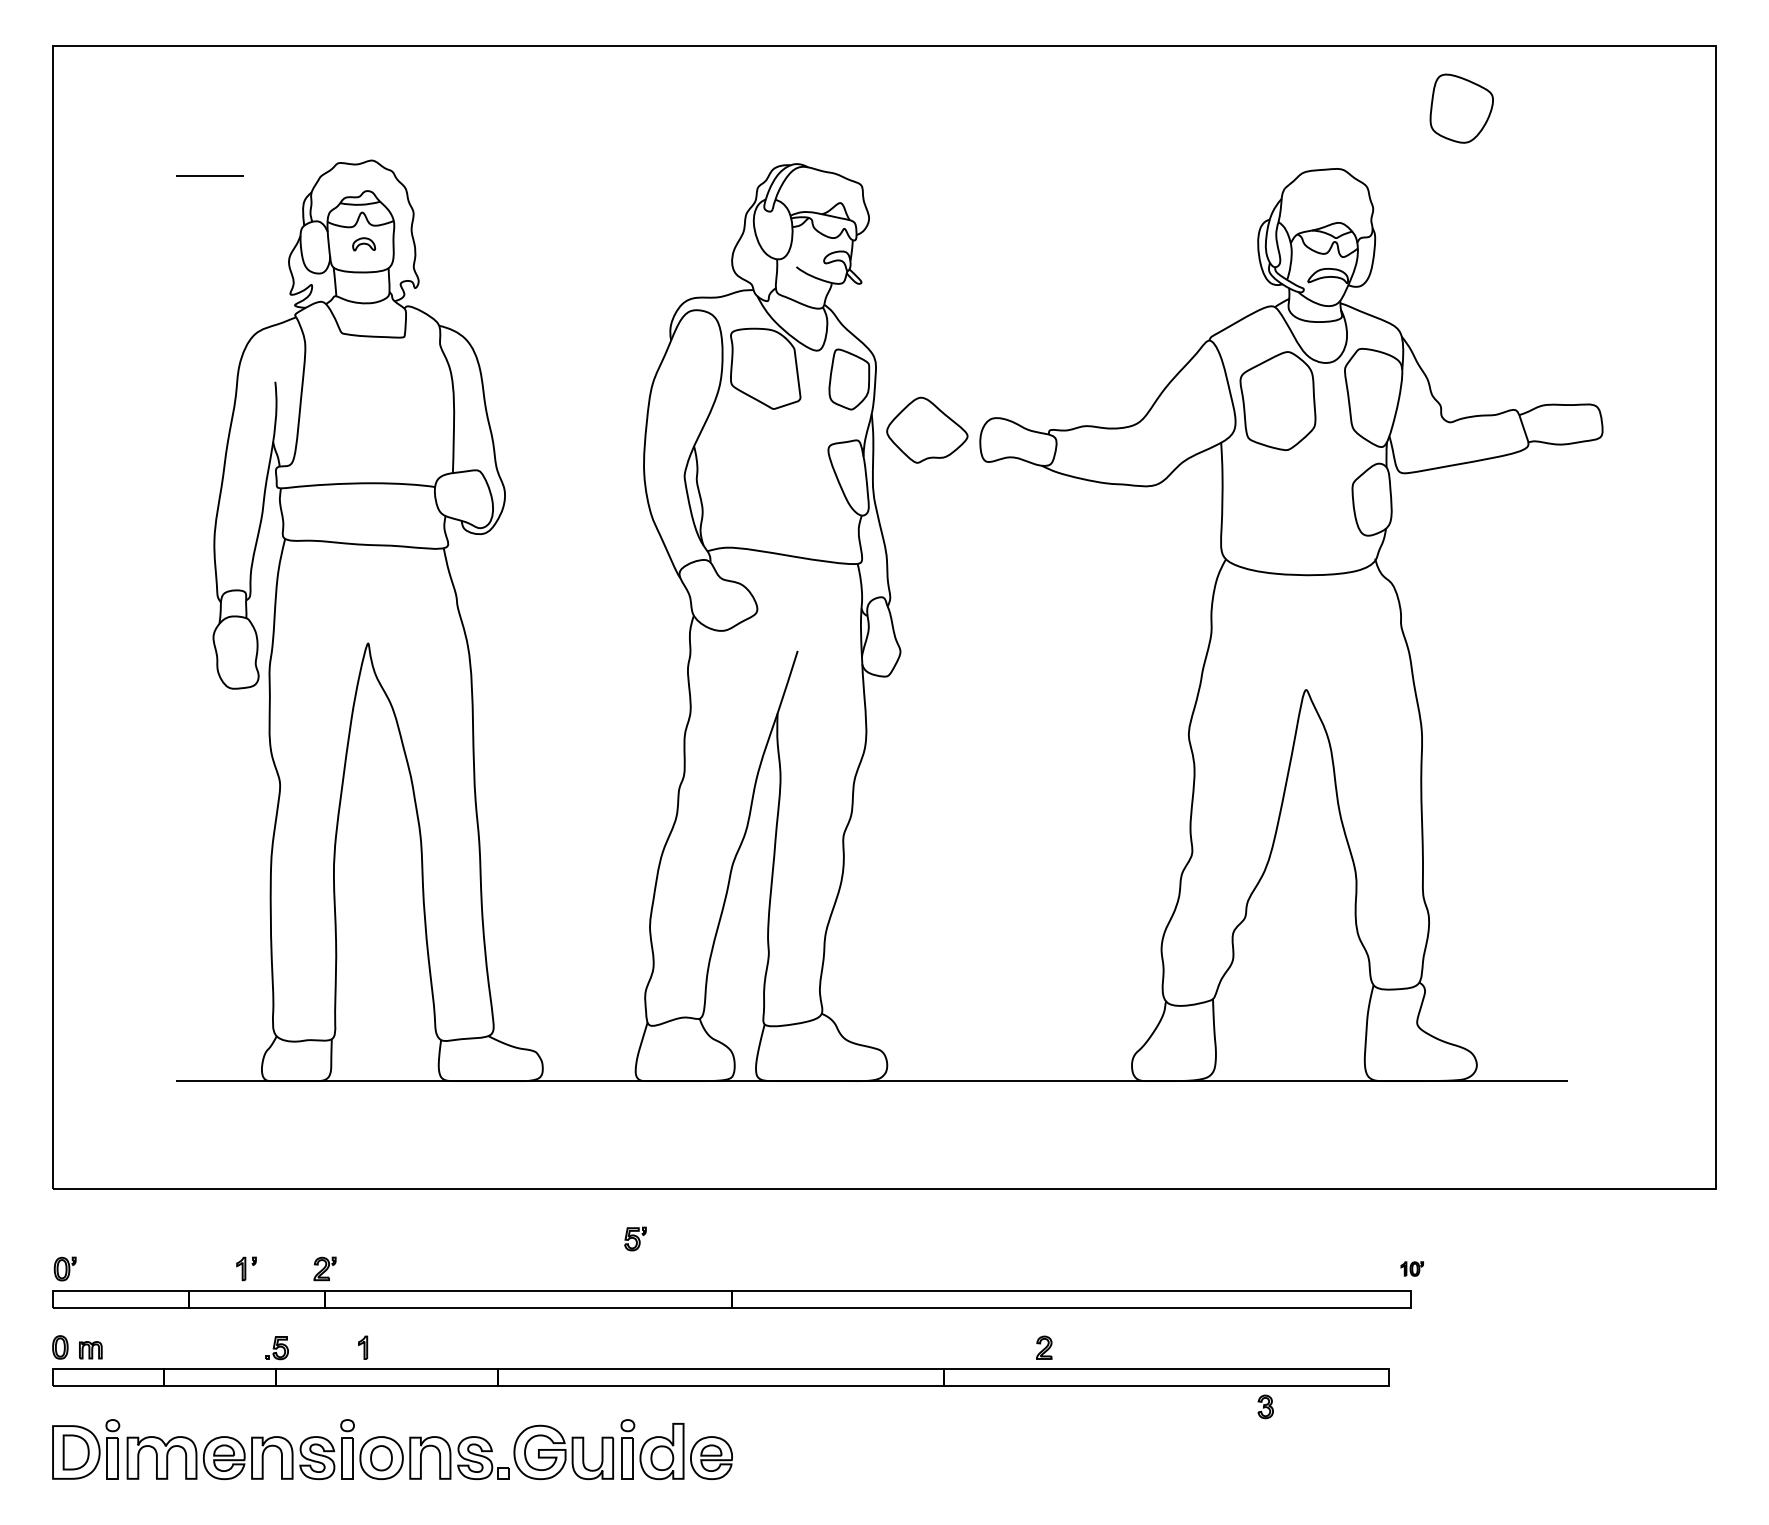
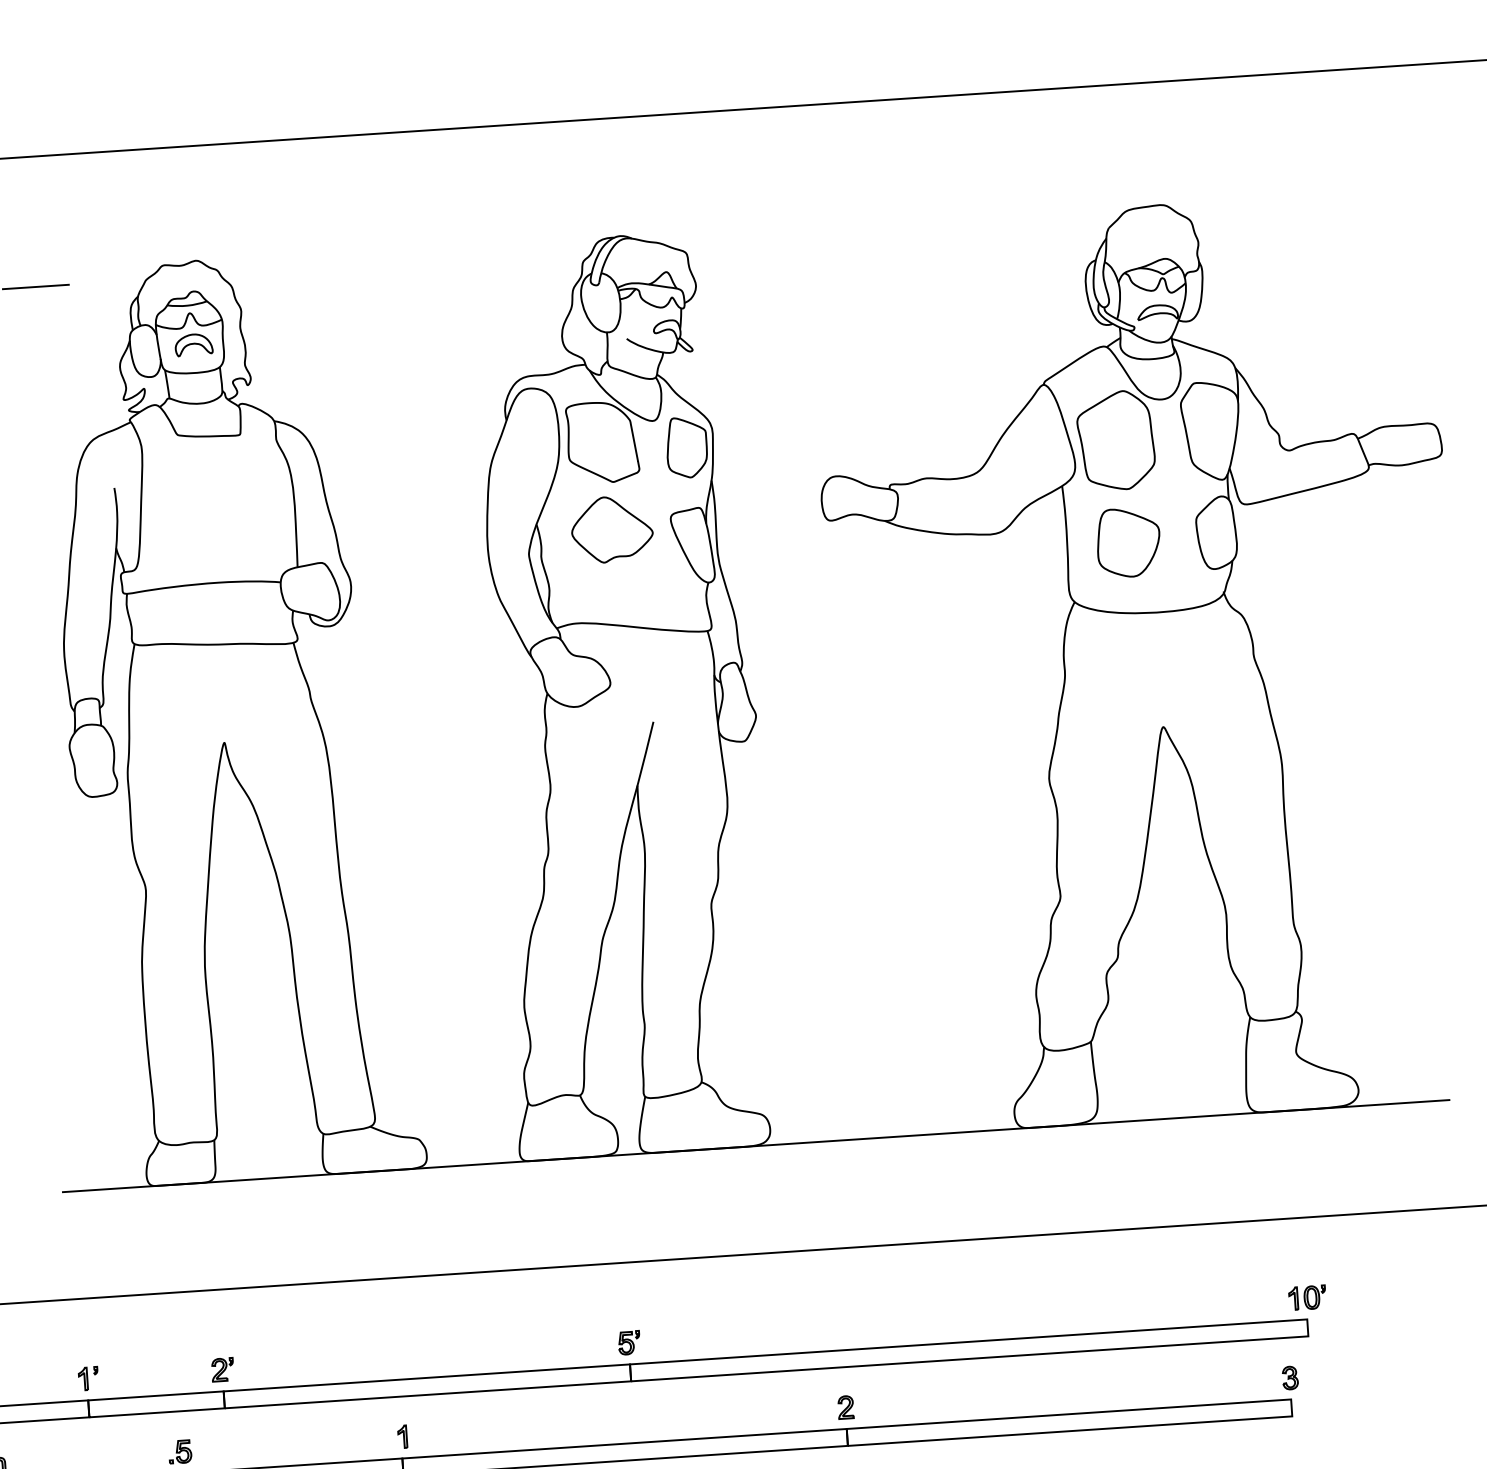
part: (1461, 108) -> (1128, 542), moved
part: (363, 244) -> (193, 345), size x1.67
part: (927, 429) -> (612, 528), moved
part: (635, 1238) -> (629, 1342), moved
part: (246, 1268) -> (88, 1378), moved
part: (1412, 1268) -> (1307, 1297), size x1.67
part: (363, 1347) -> (403, 1436), moved
part: (1044, 1347) -> (846, 1407), moved
part: (1265, 1406) -> (1290, 1377), moved

